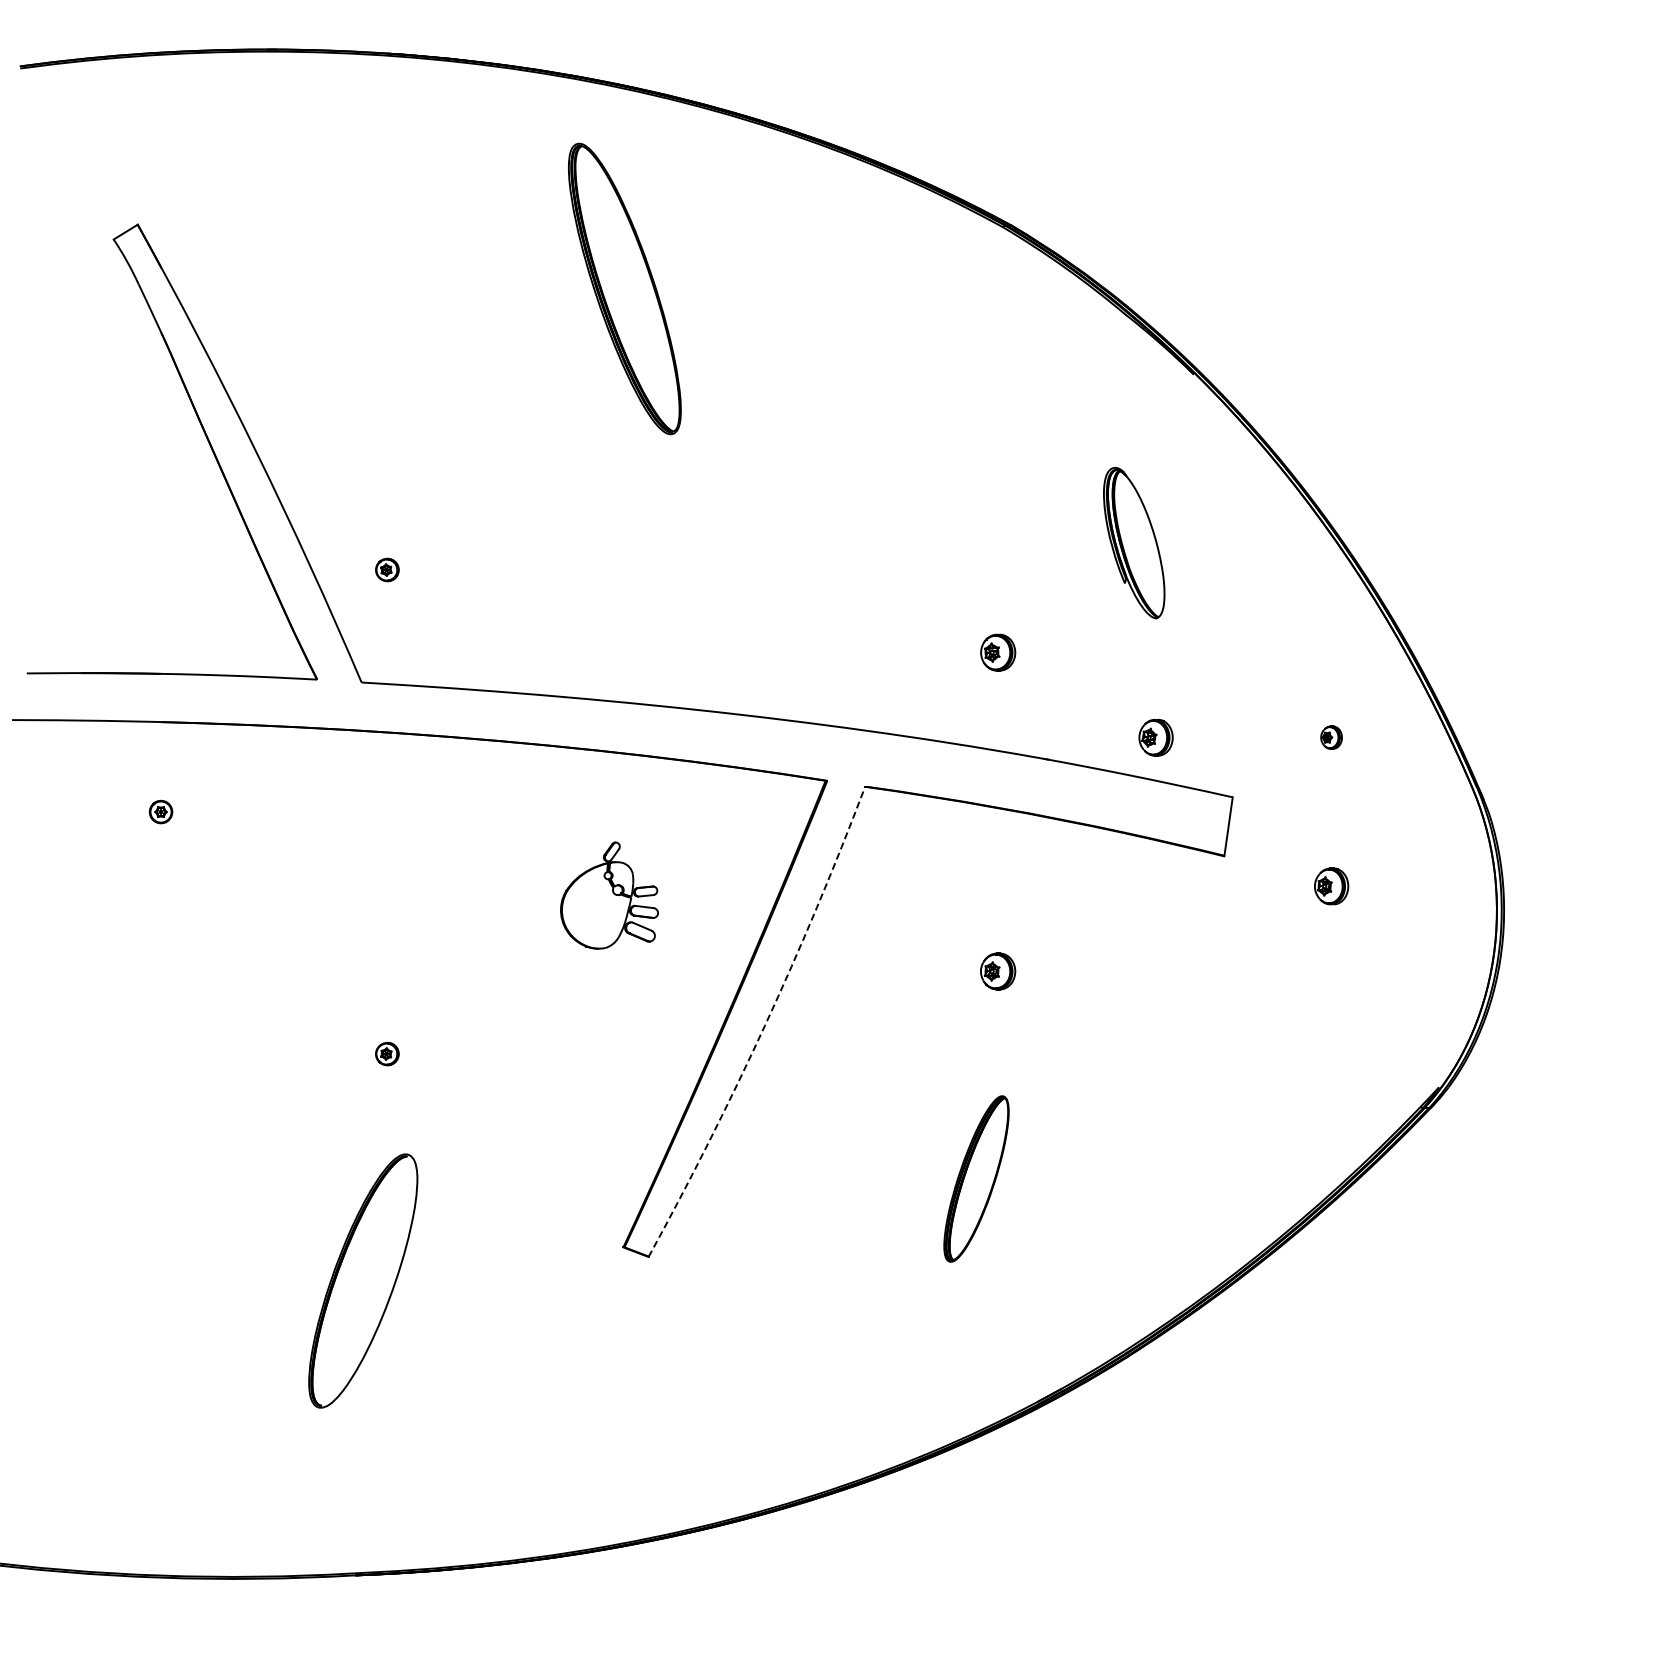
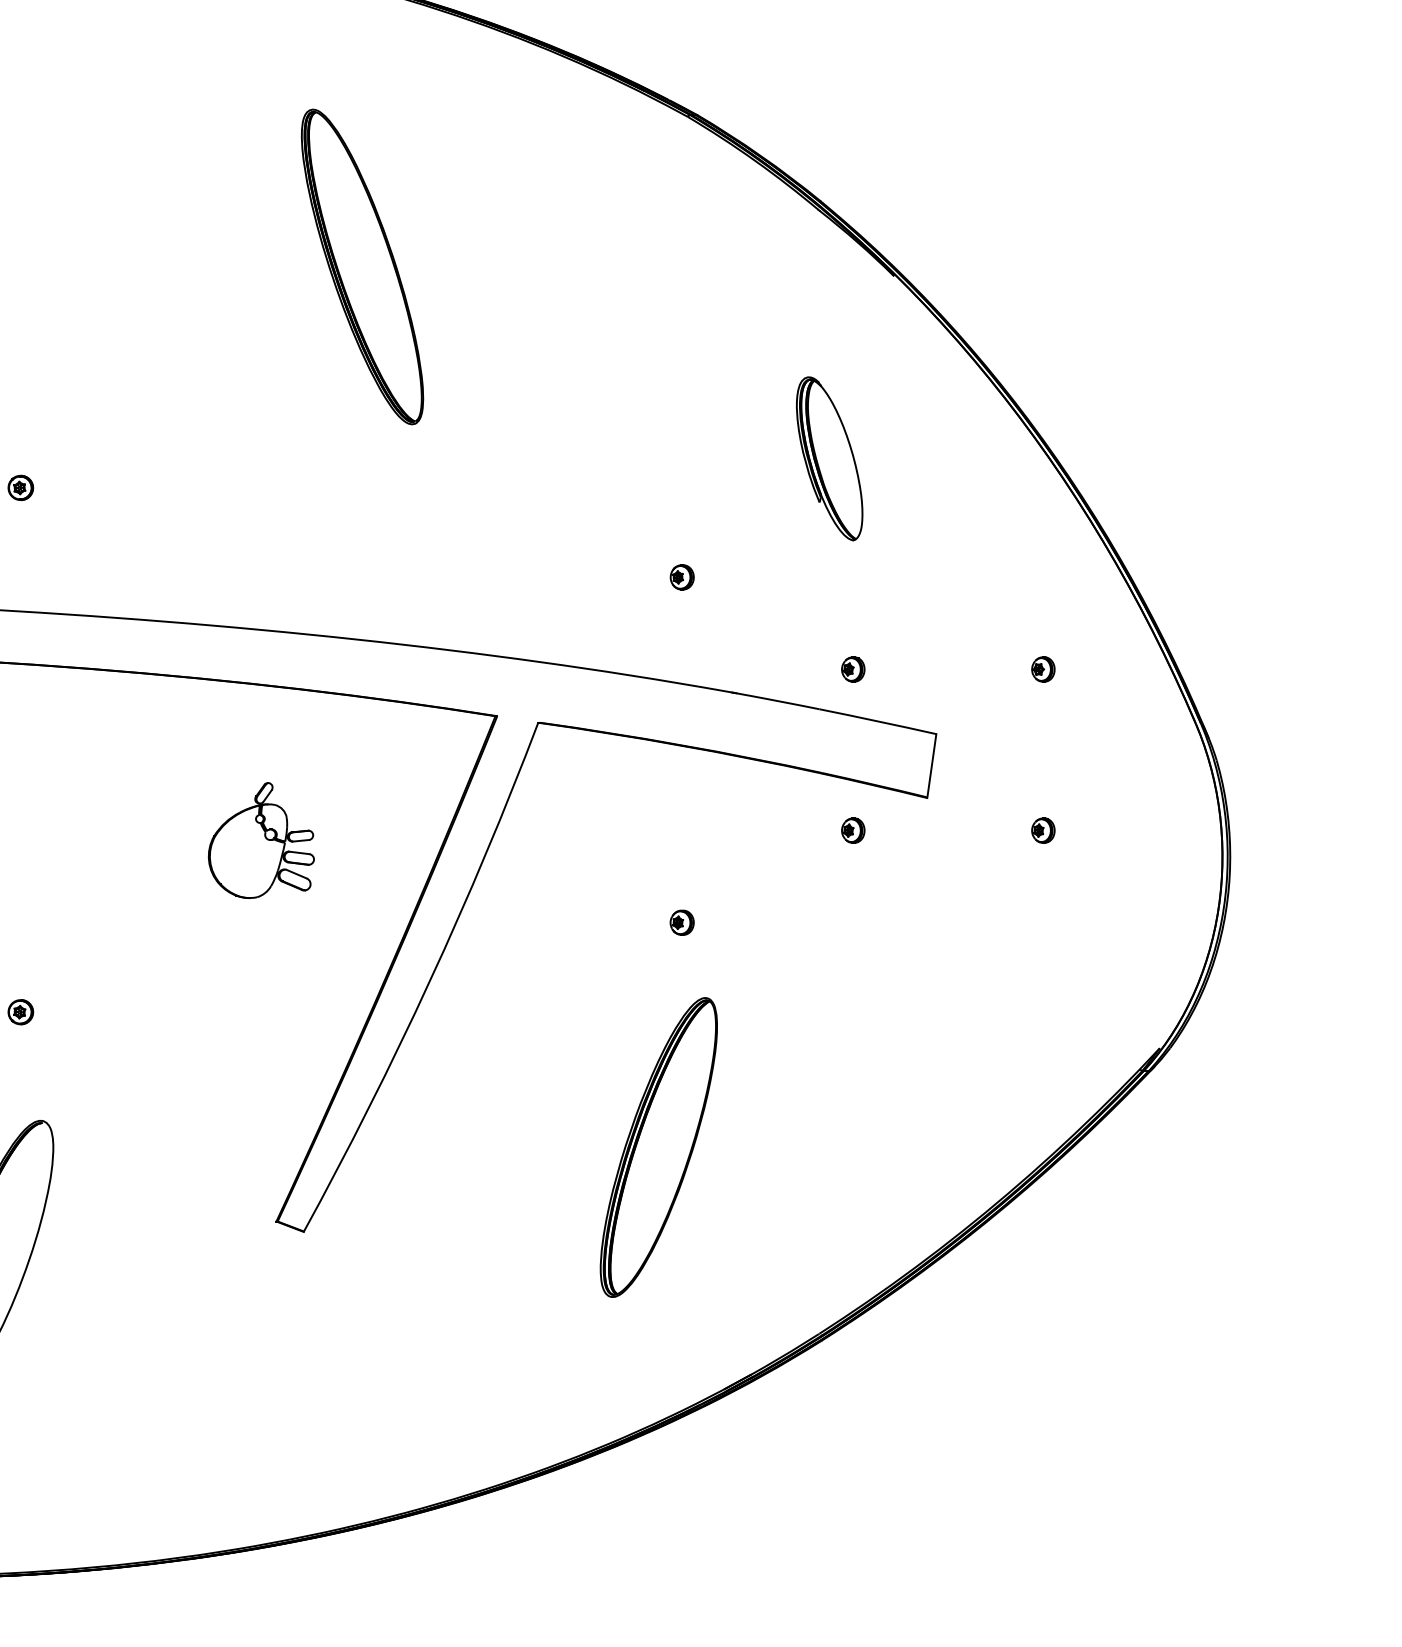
part: (624, 288) -> (362, 266), moved
part: (997, 652) -> (681, 577), size x0.62
part: (1155, 737) -> (852, 669), size x0.62
part: (1155, 886) -> (852, 830), added
part: (1331, 886) -> (1043, 830), size x0.62
part: (997, 971) -> (681, 922), size x0.62
arc: (765, 1025) -> (430, 981), dashed -> solid
part: (976, 1178) -> (658, 1146), size x1.67

